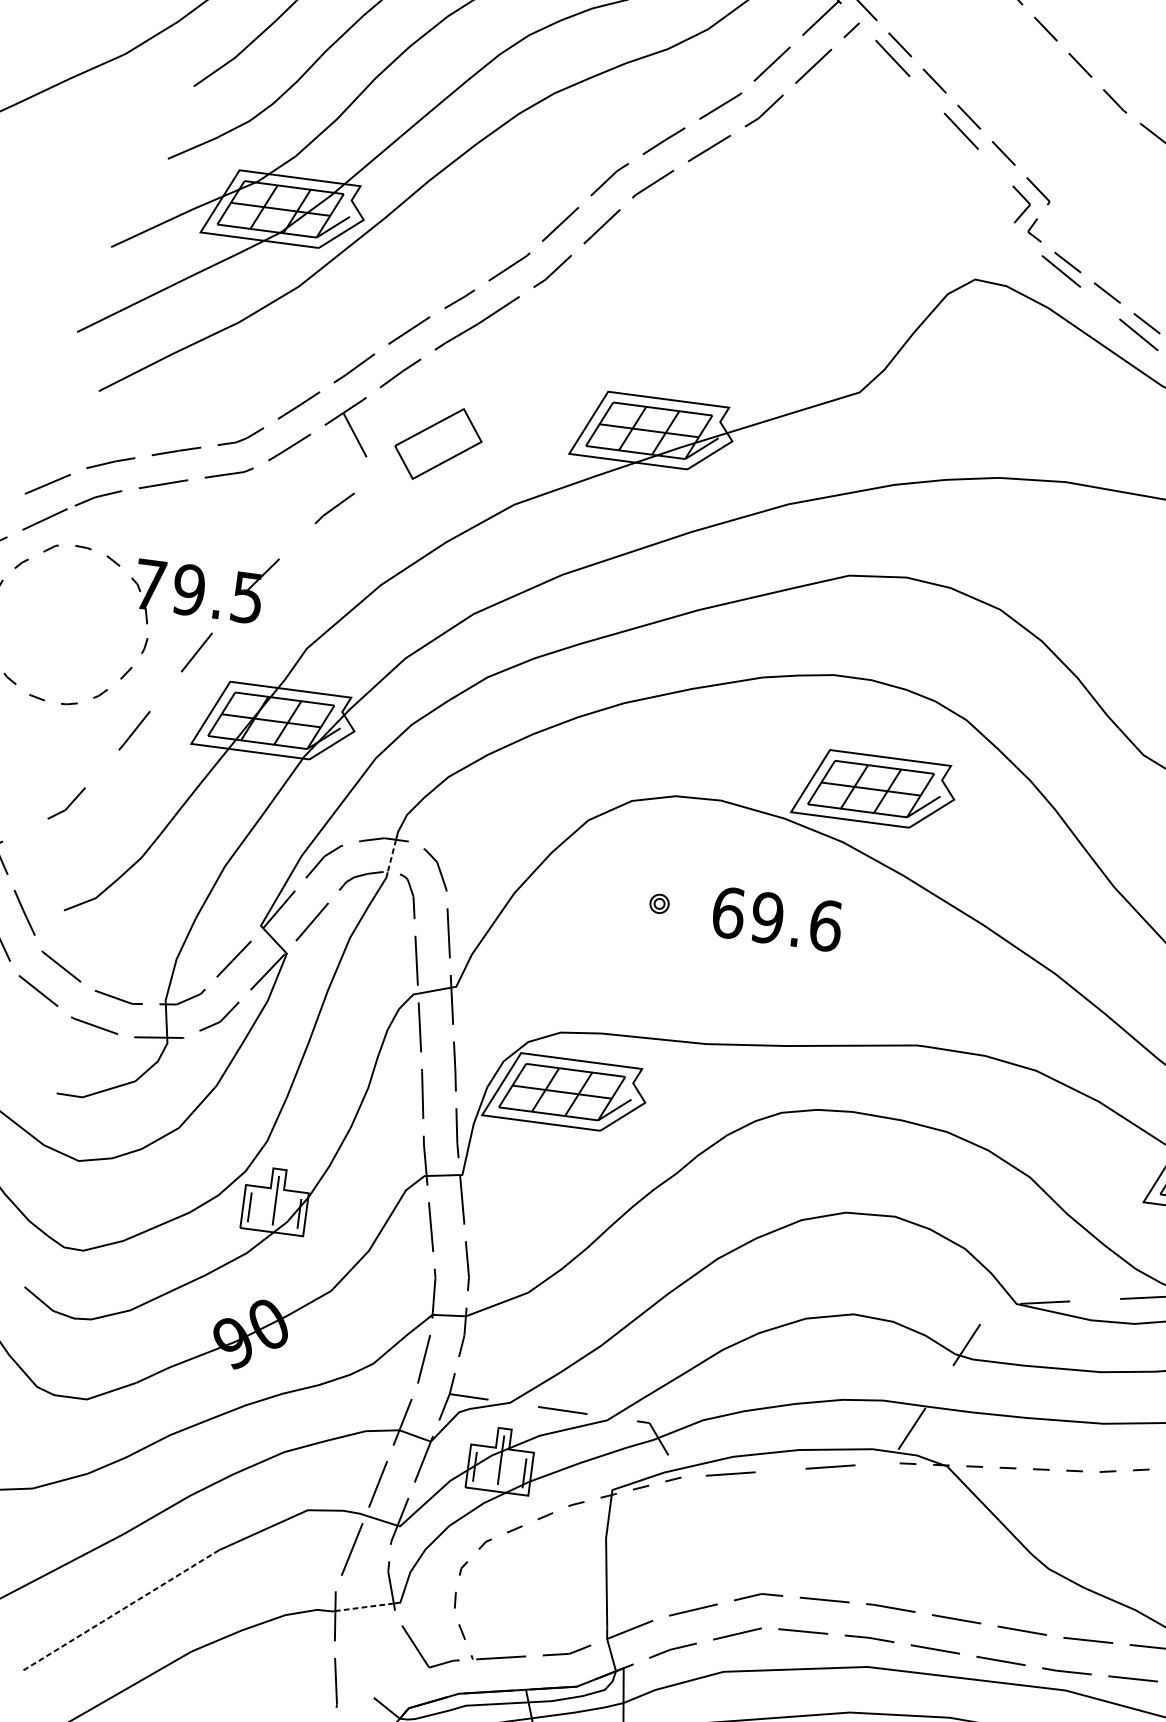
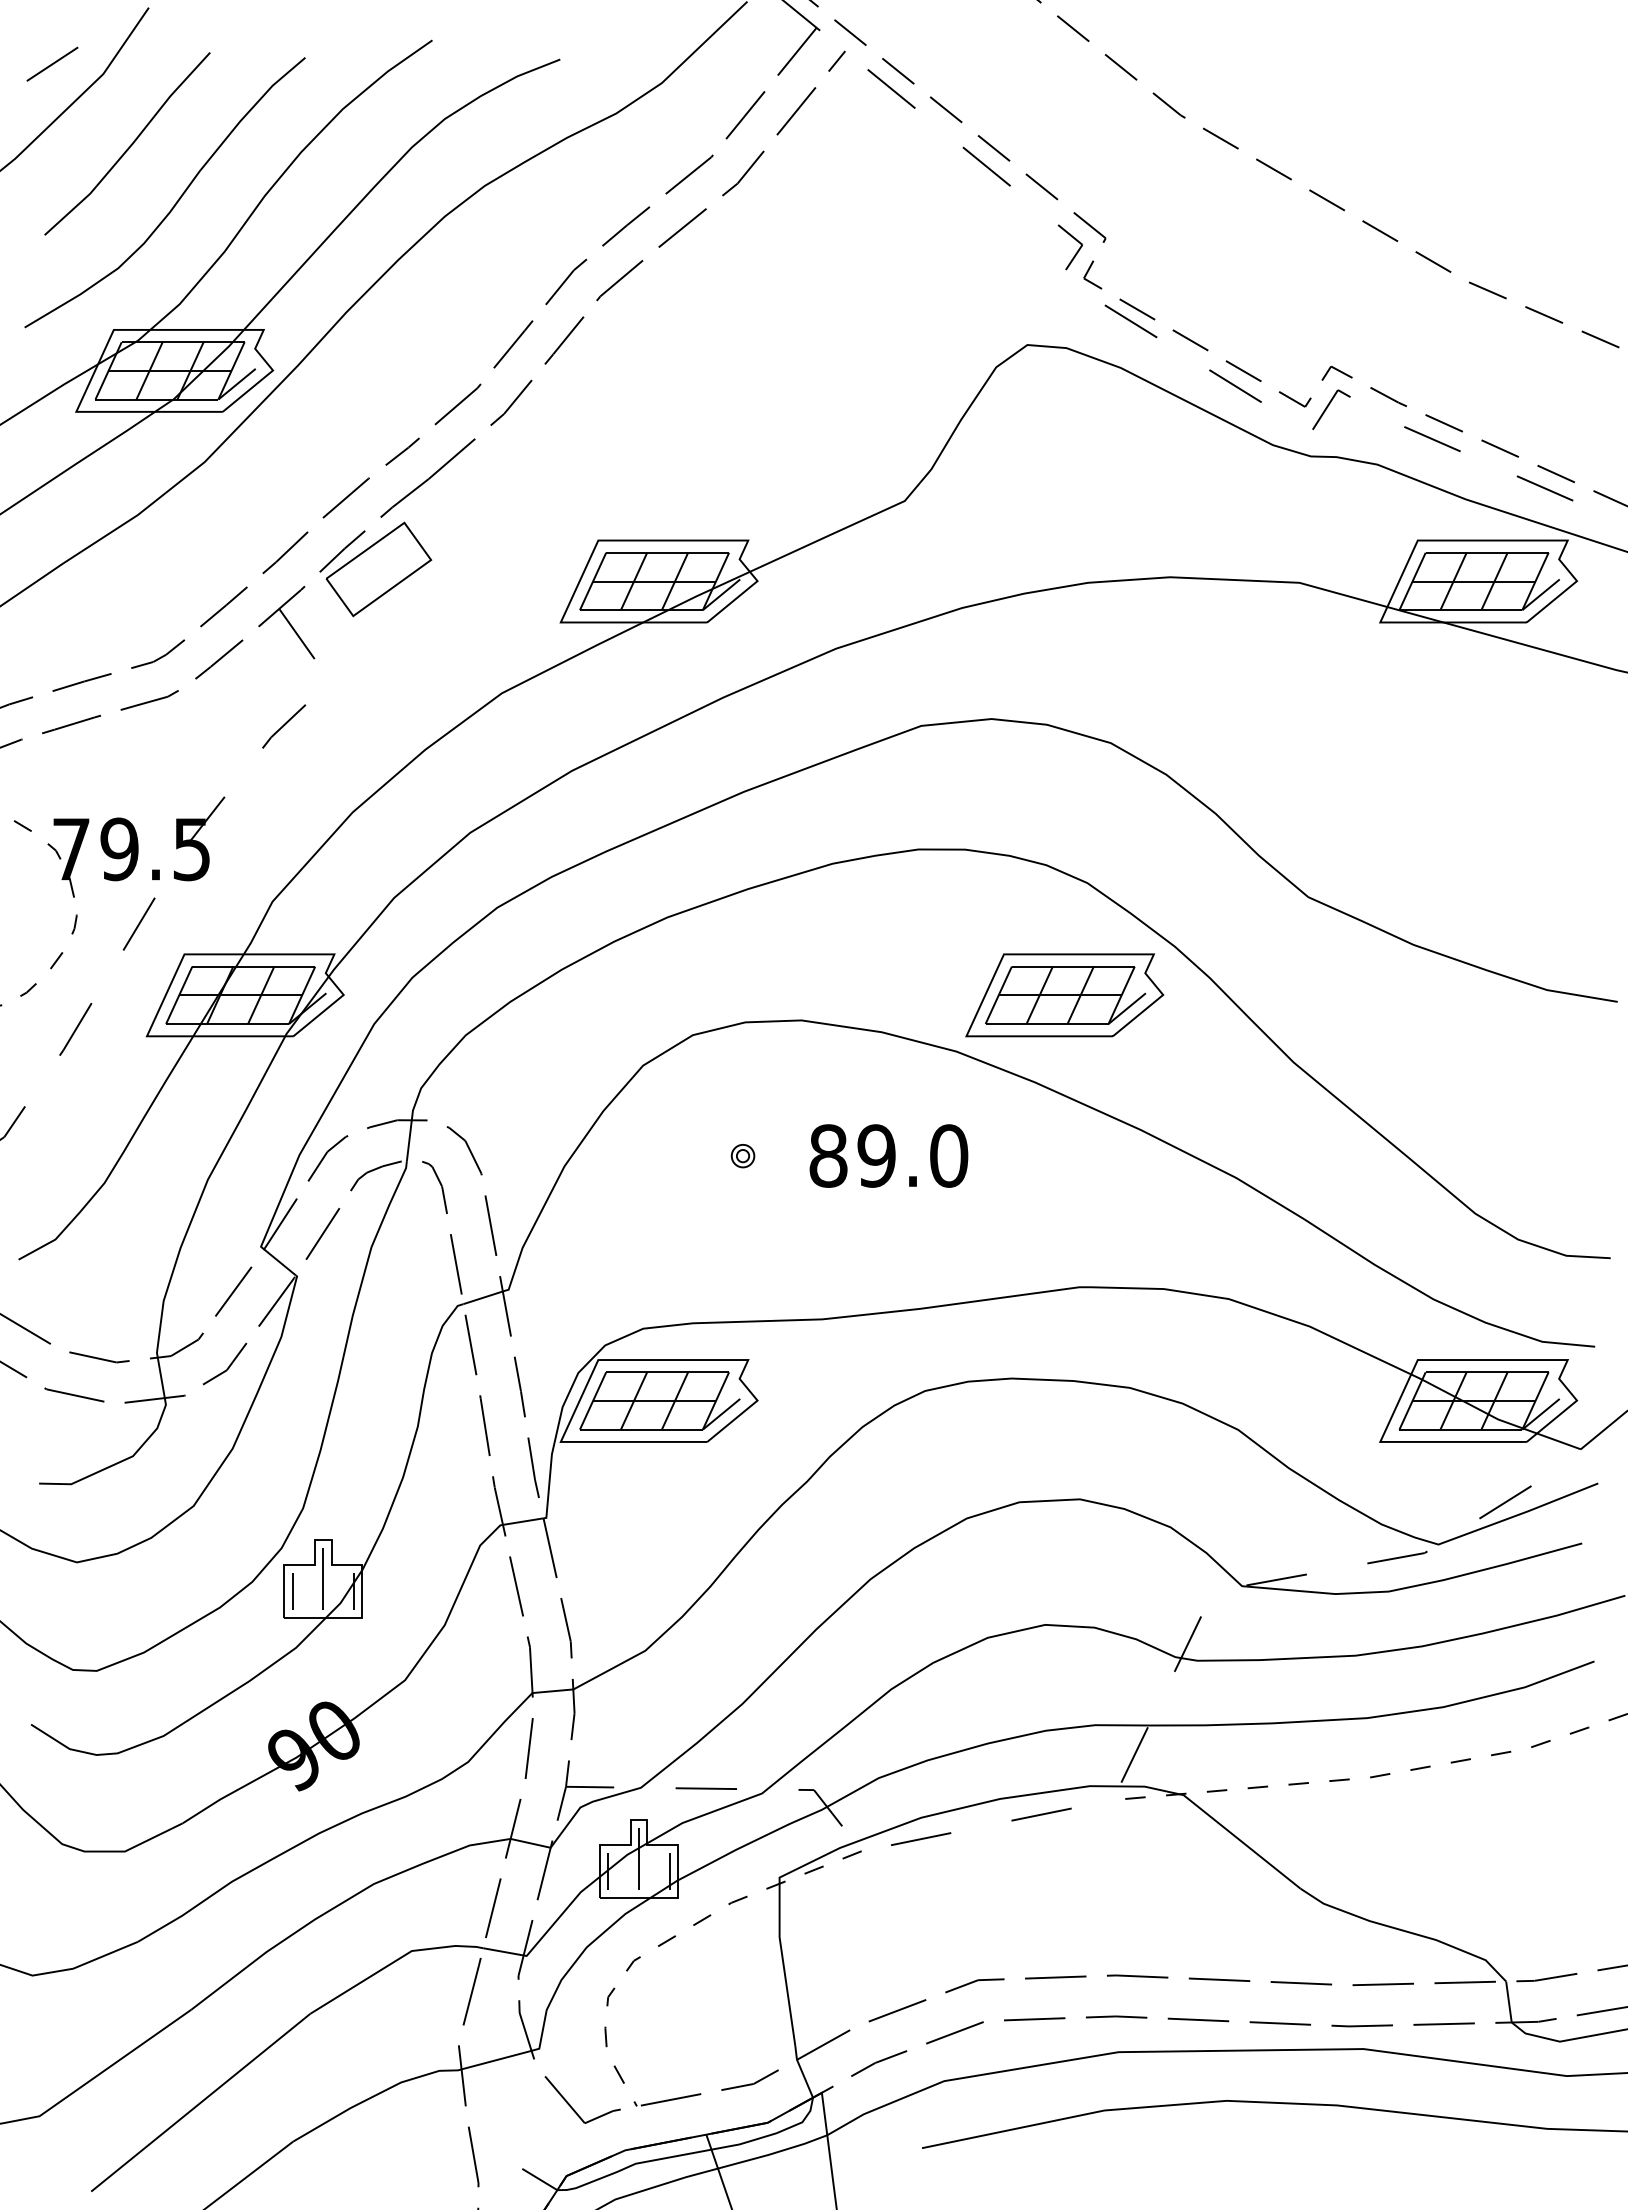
part: (438, 444) -> (378, 569), moved
part: (874, 789) -> (1064, 995), moved
line: (392, 855) -> (409, 1140), dashed -> solid
text: (777, 918) -> (888, 1155), 69.6 -> 89.0
line: (364, 1607) -> (496, 2060), dashed -> solid
line: (121, 1610) -> (201, 2102), dashed -> solid

